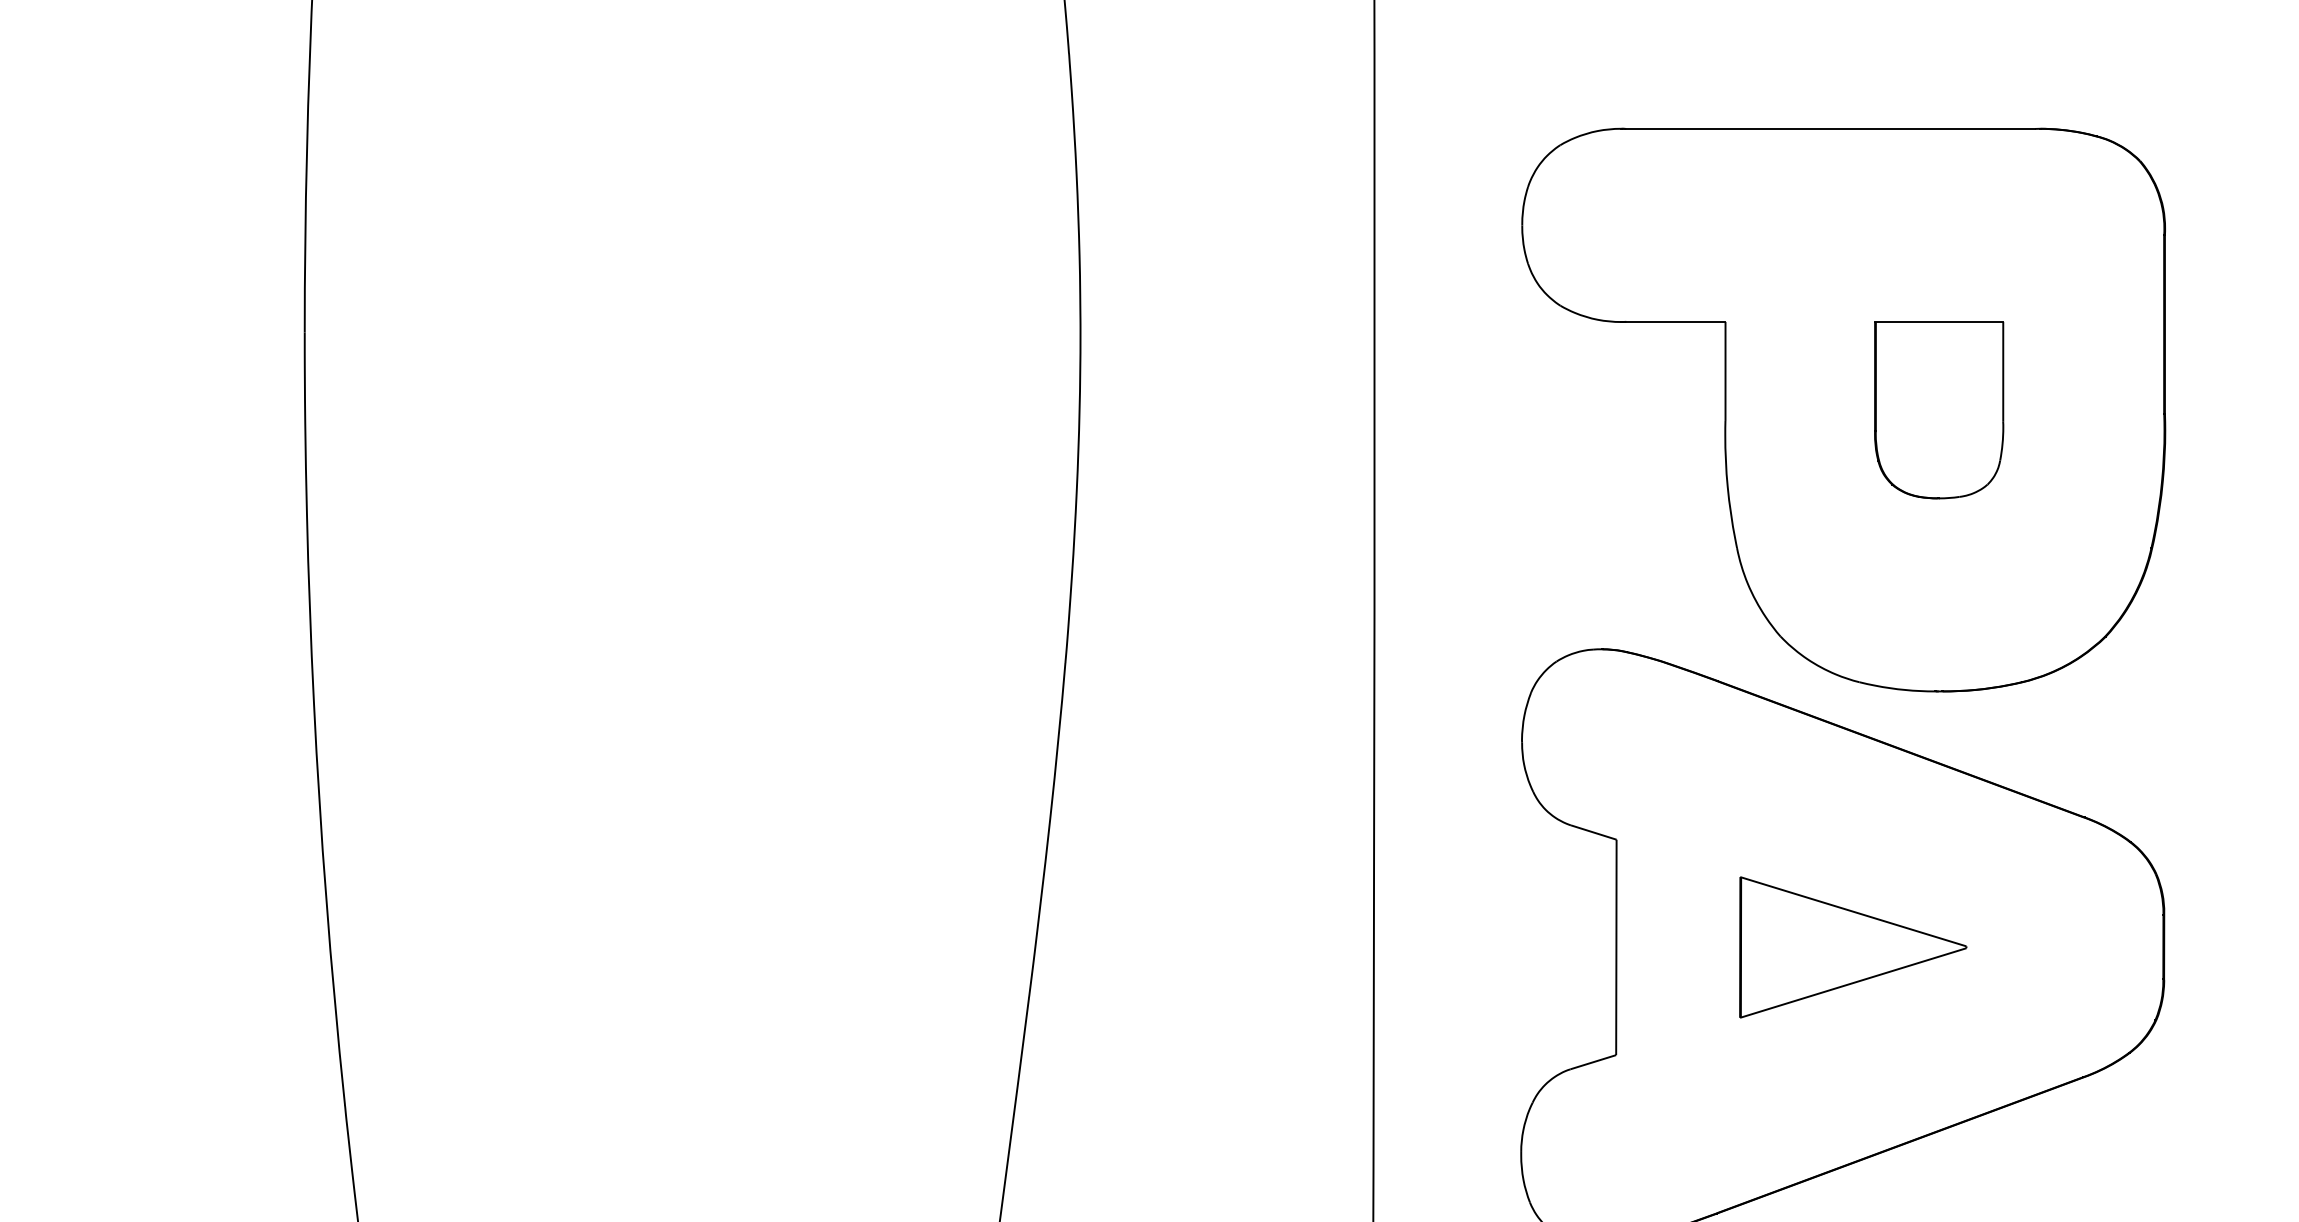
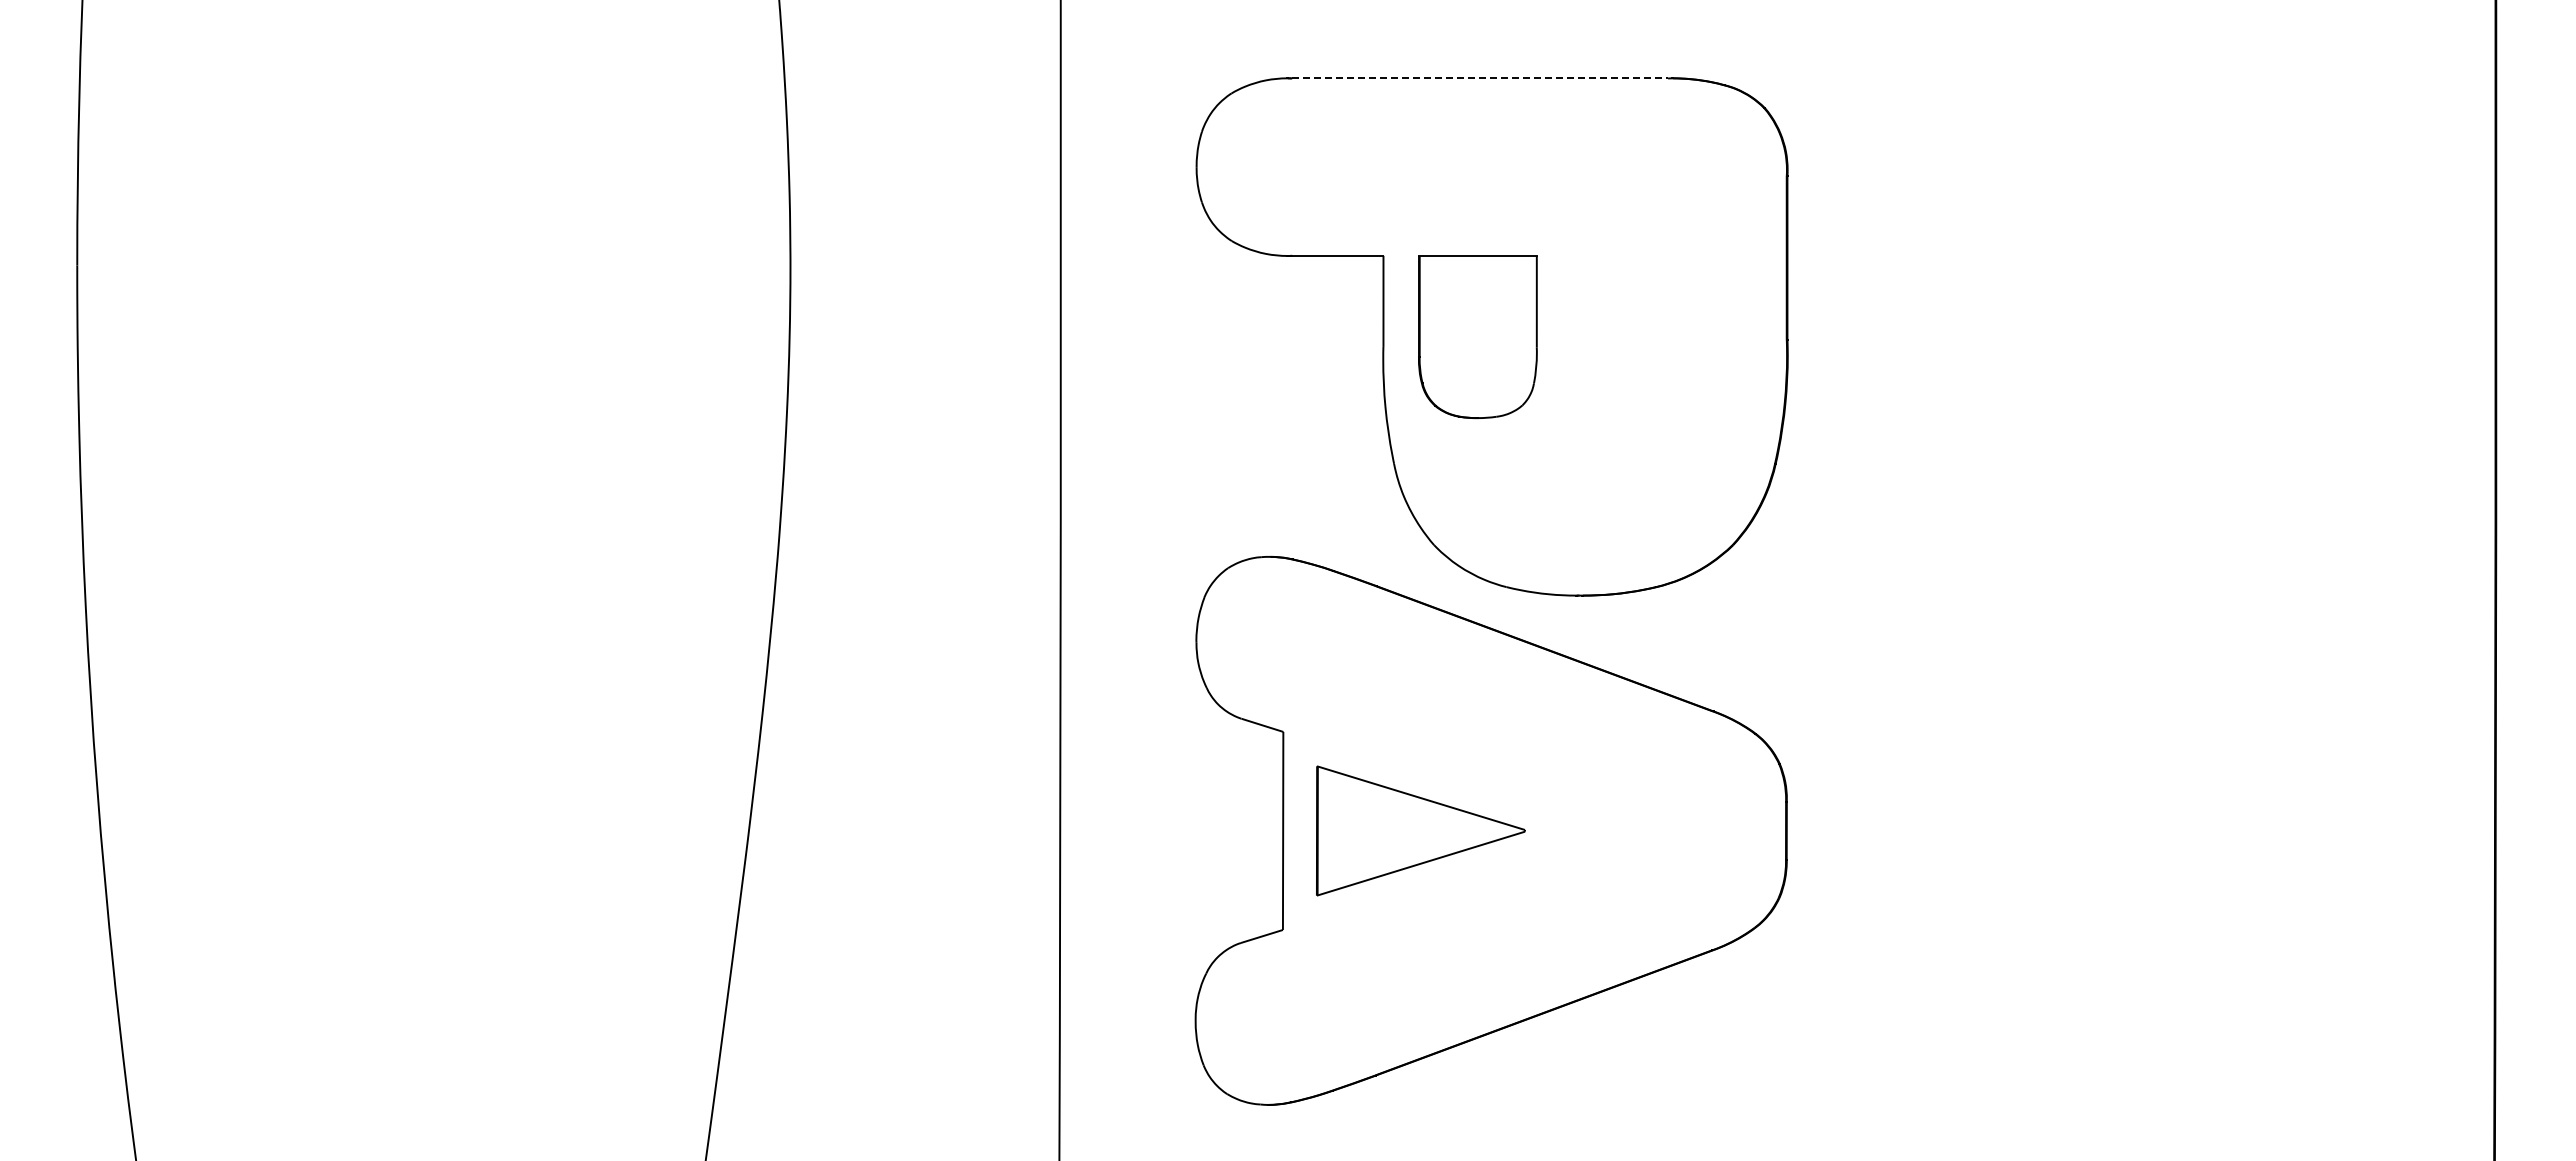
line: (1831, 128) -> (1480, 78), solid -> dashed
part: (1938, 410) -> (1477, 337), moved
part: (1852, 946) -> (1420, 830), moved

